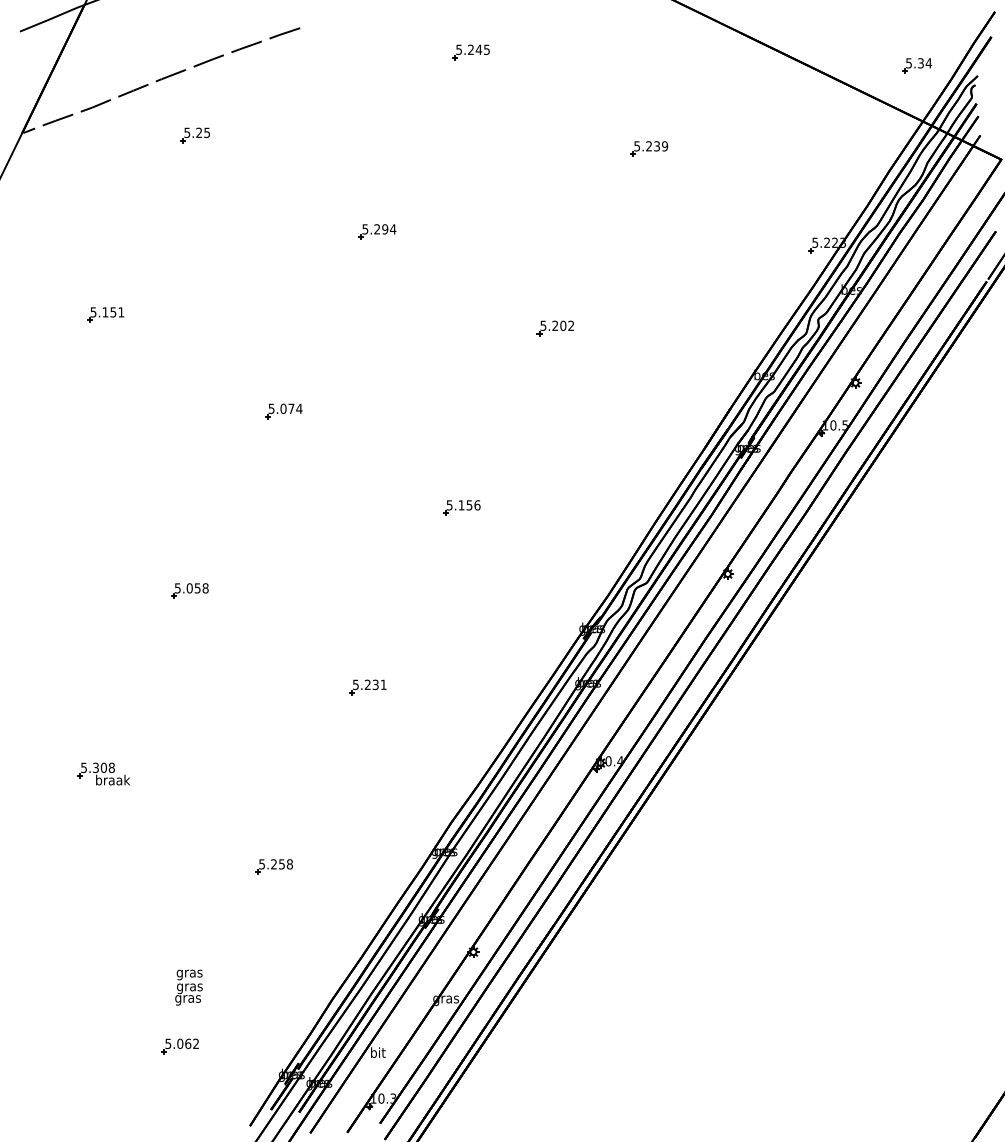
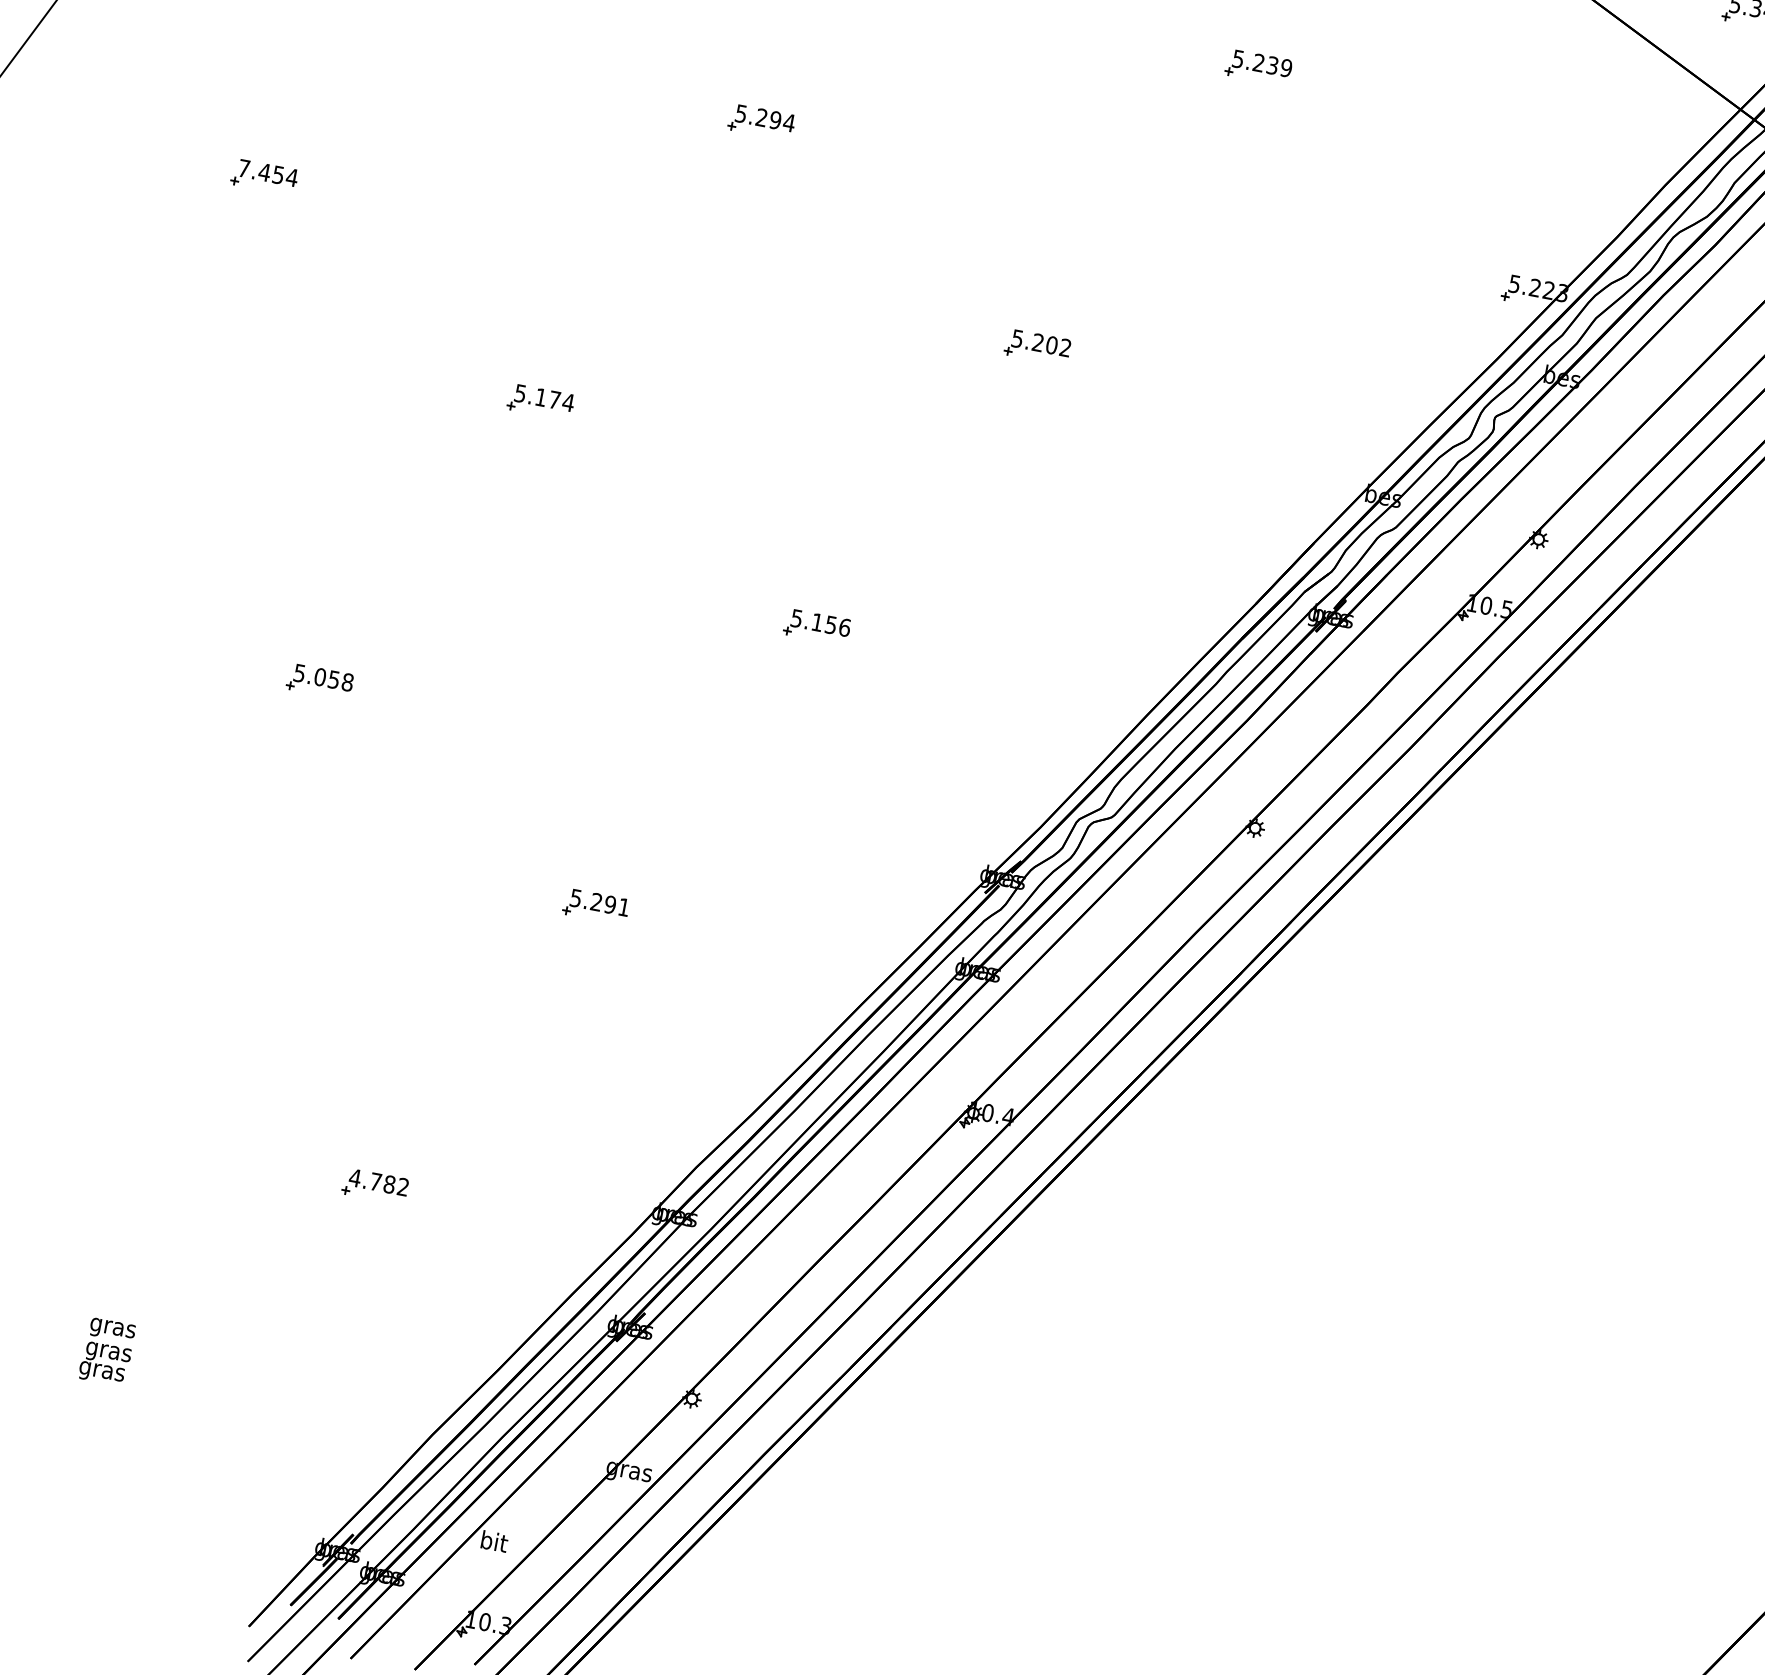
text: (107, 312) -> (268, 173), 5.151 -> 7.454
text: (283, 408) -> (541, 396), 5.074 -> 5.174
text: (375, 684) -> (610, 904), 5.231 -> 5.291
part: (103, 773) -> (110, 969), removed
text: (275, 864) -> (378, 1182), 5.258 -> 4.782
text: (188, 987) -> (106, 1351), moved
part: (179, 1046) -> (152, 1465), removed

